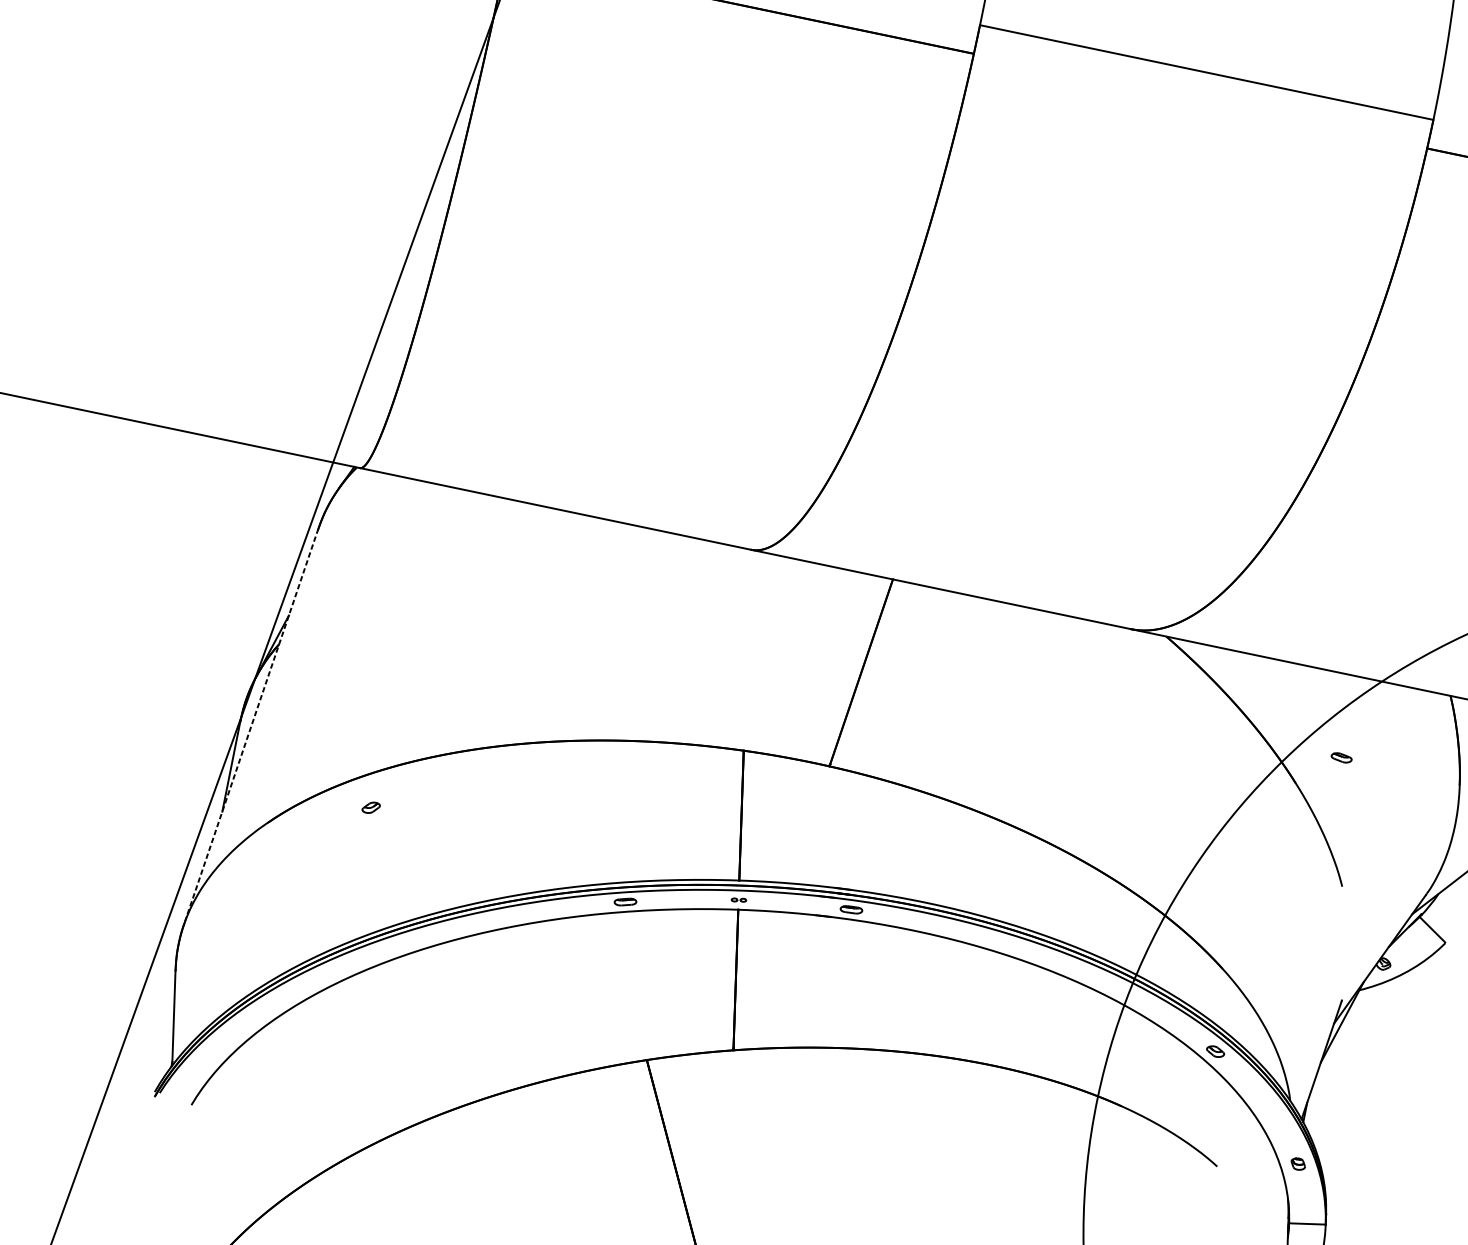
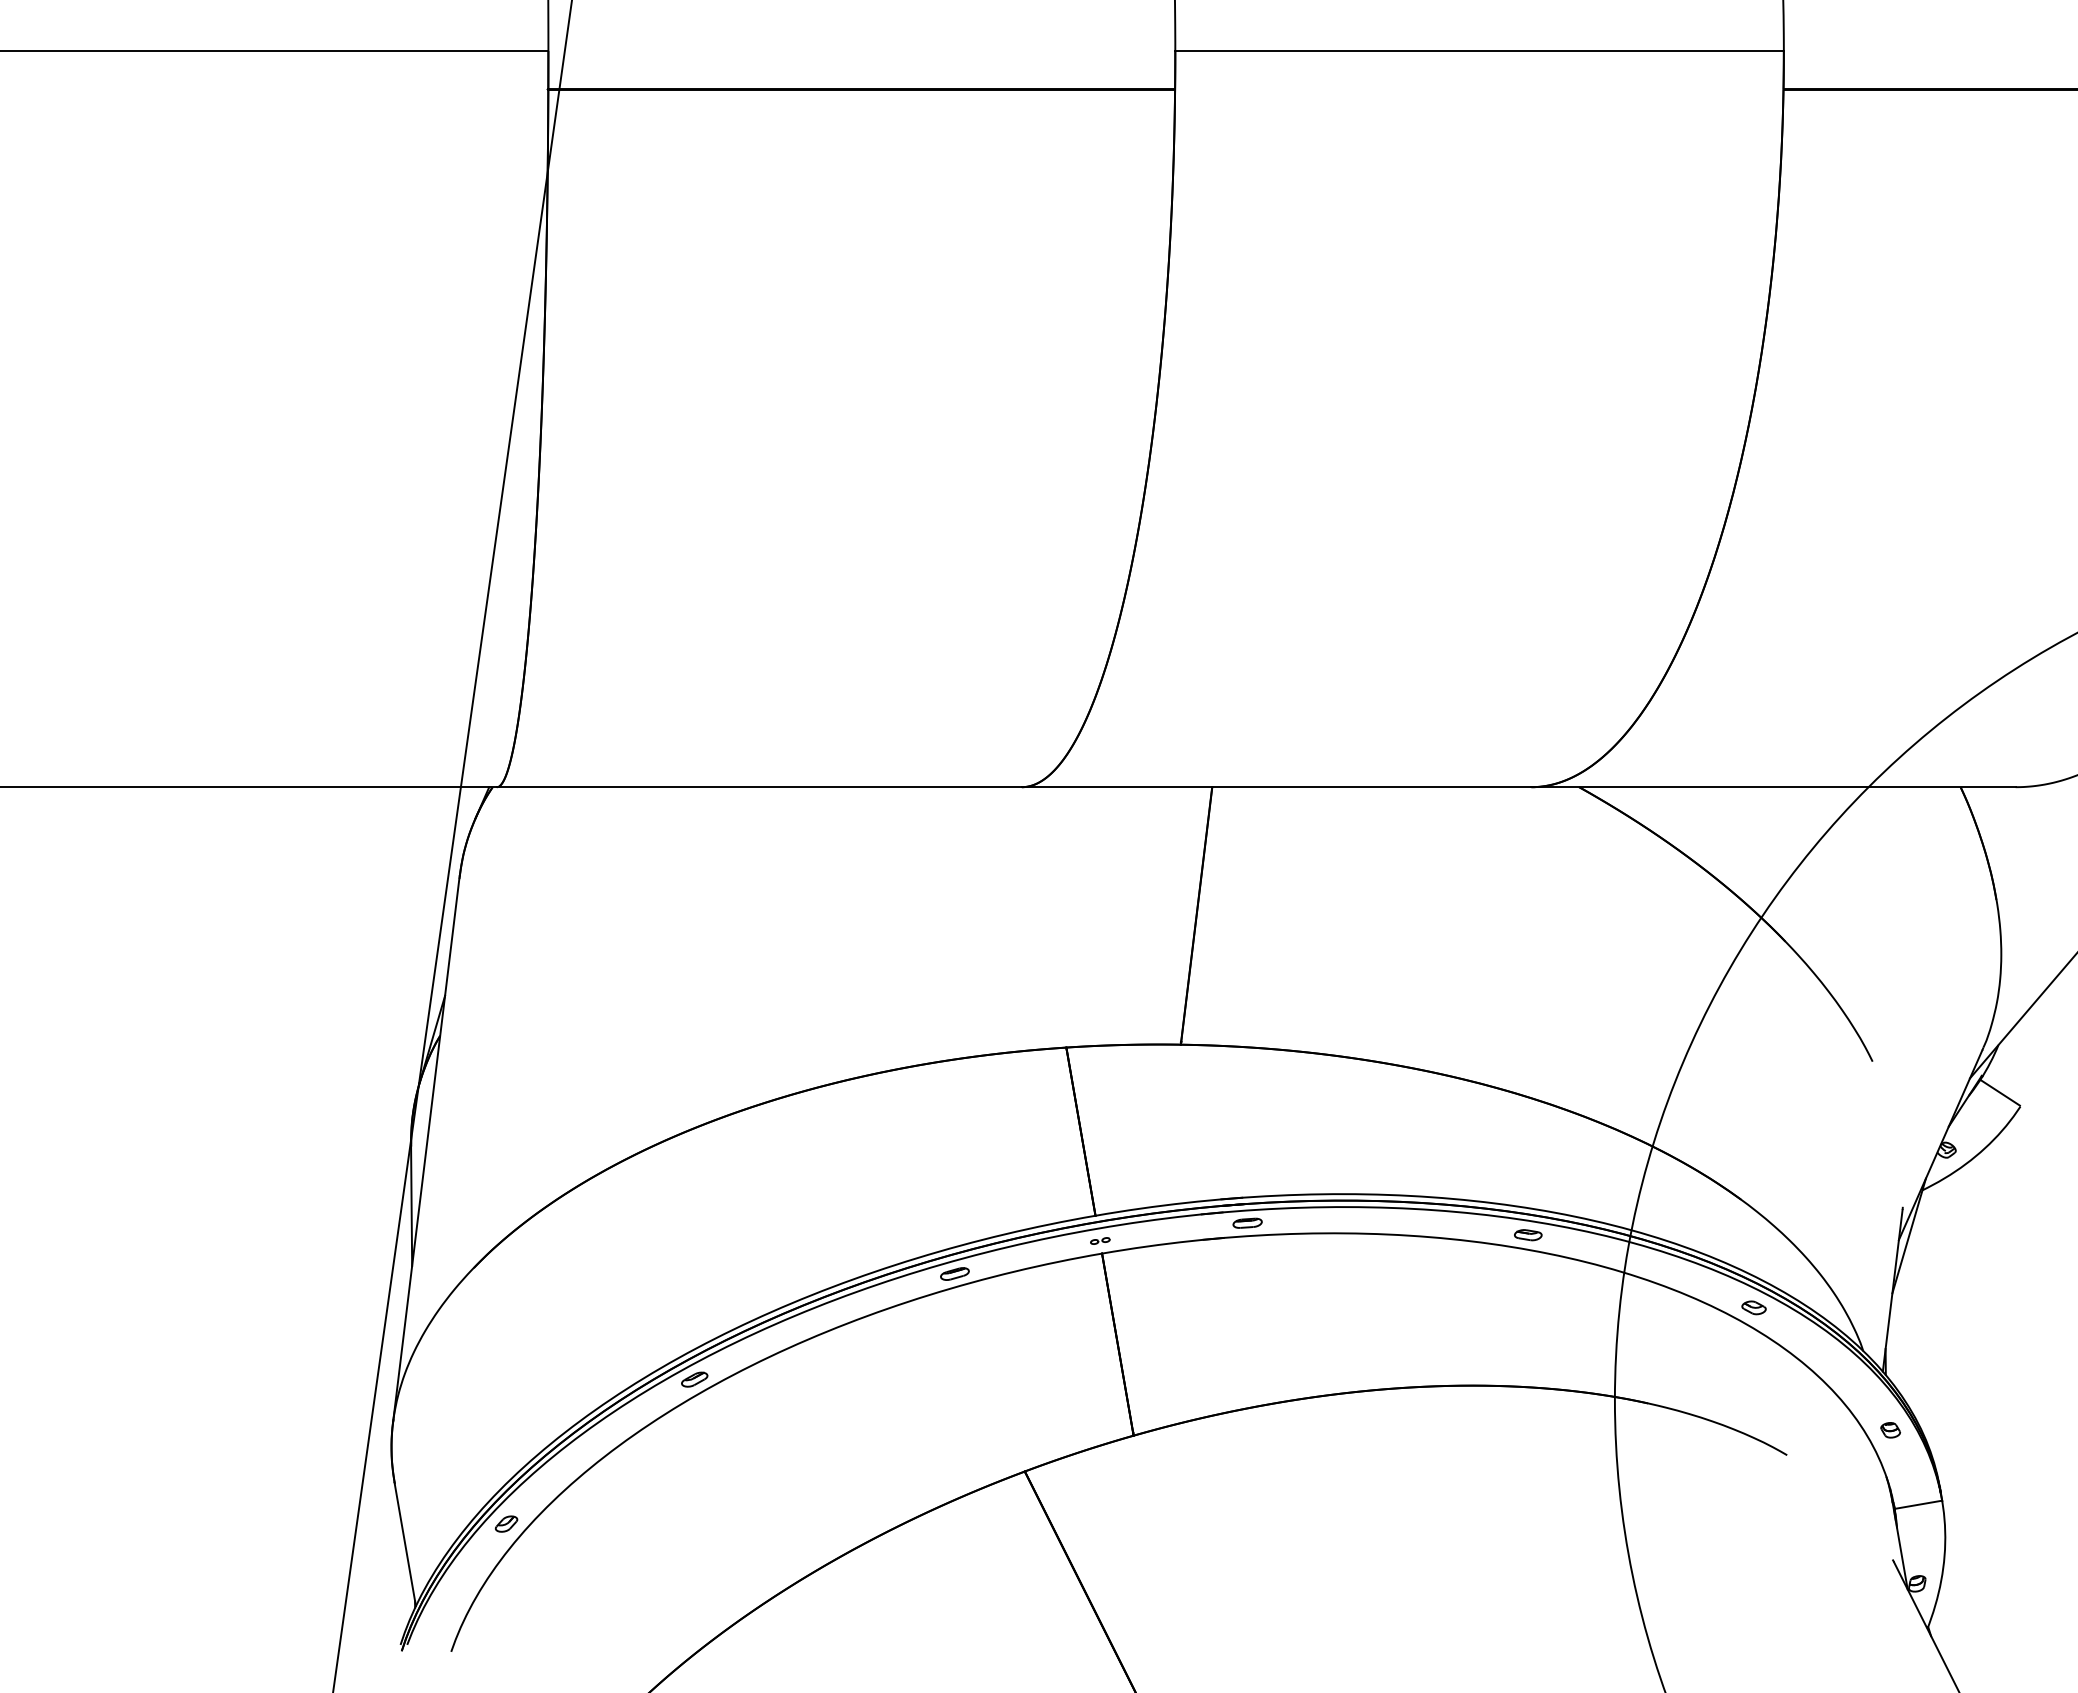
line: (251, 727) -> (426, 1149), dashed -> solid
part: (1341, 758) -> (1528, 1235), moved
part: (371, 807) -> (506, 1523), moved
part: (415, 940) -> (694, 1379), added

